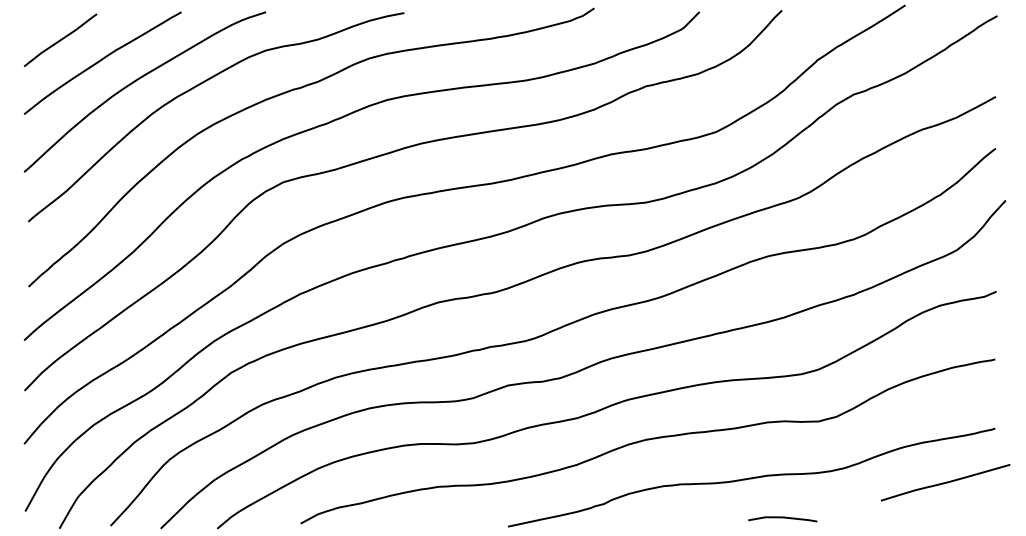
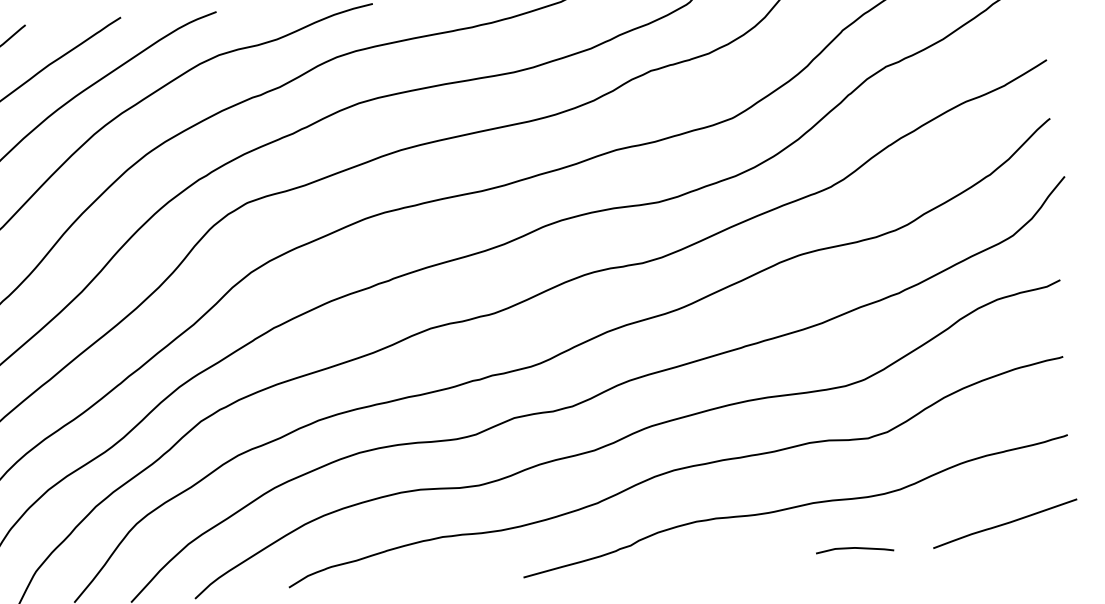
curve: (945, 482) -> (1005, 523), moved
line: (782, 518) -> (854, 549), moved

